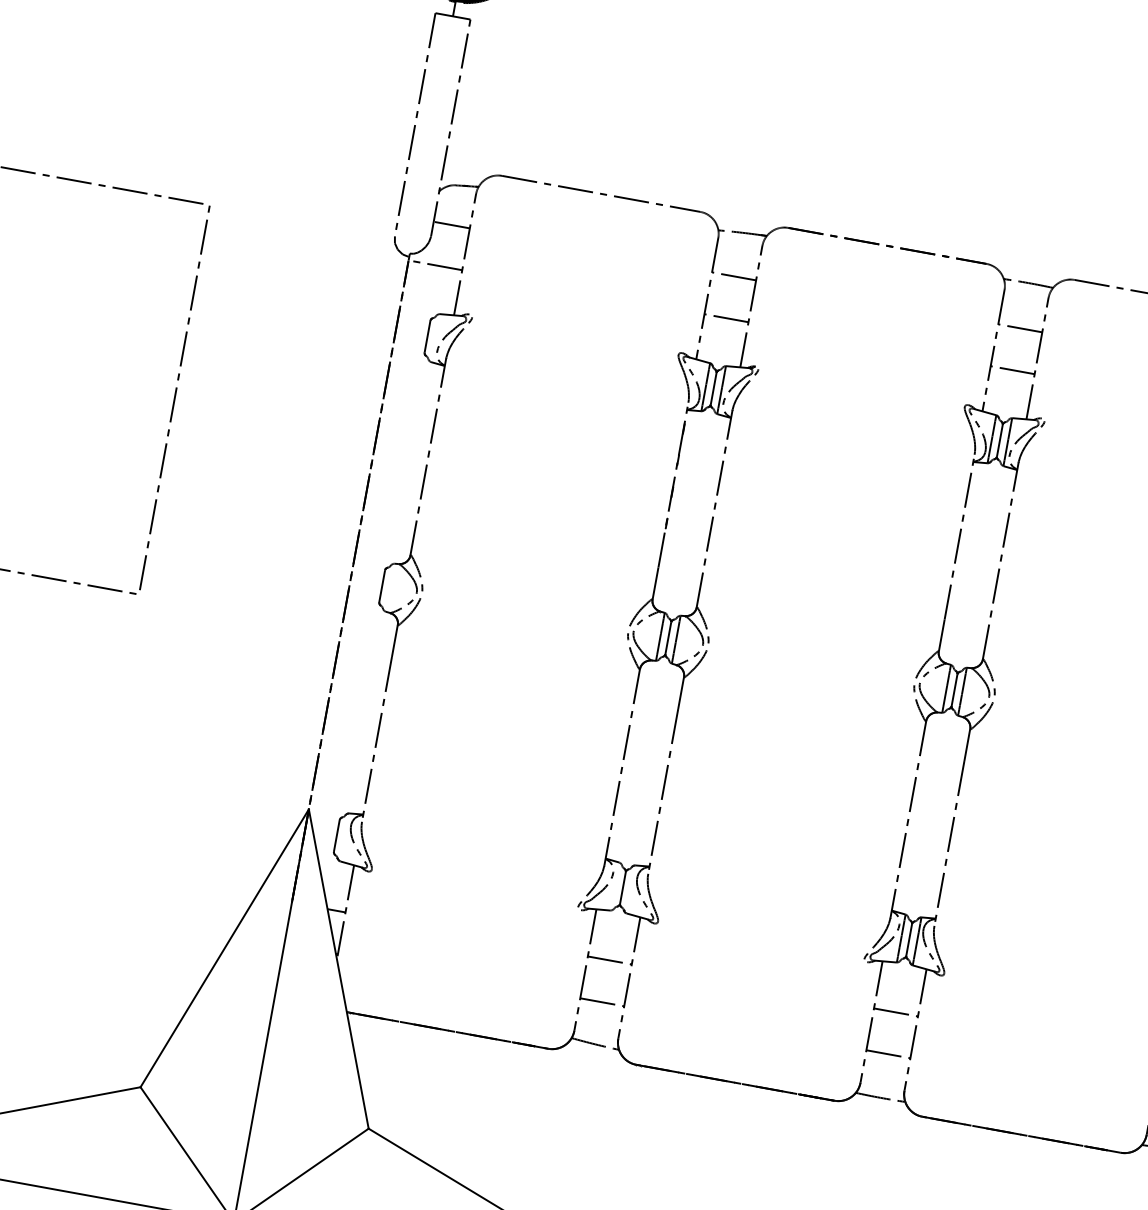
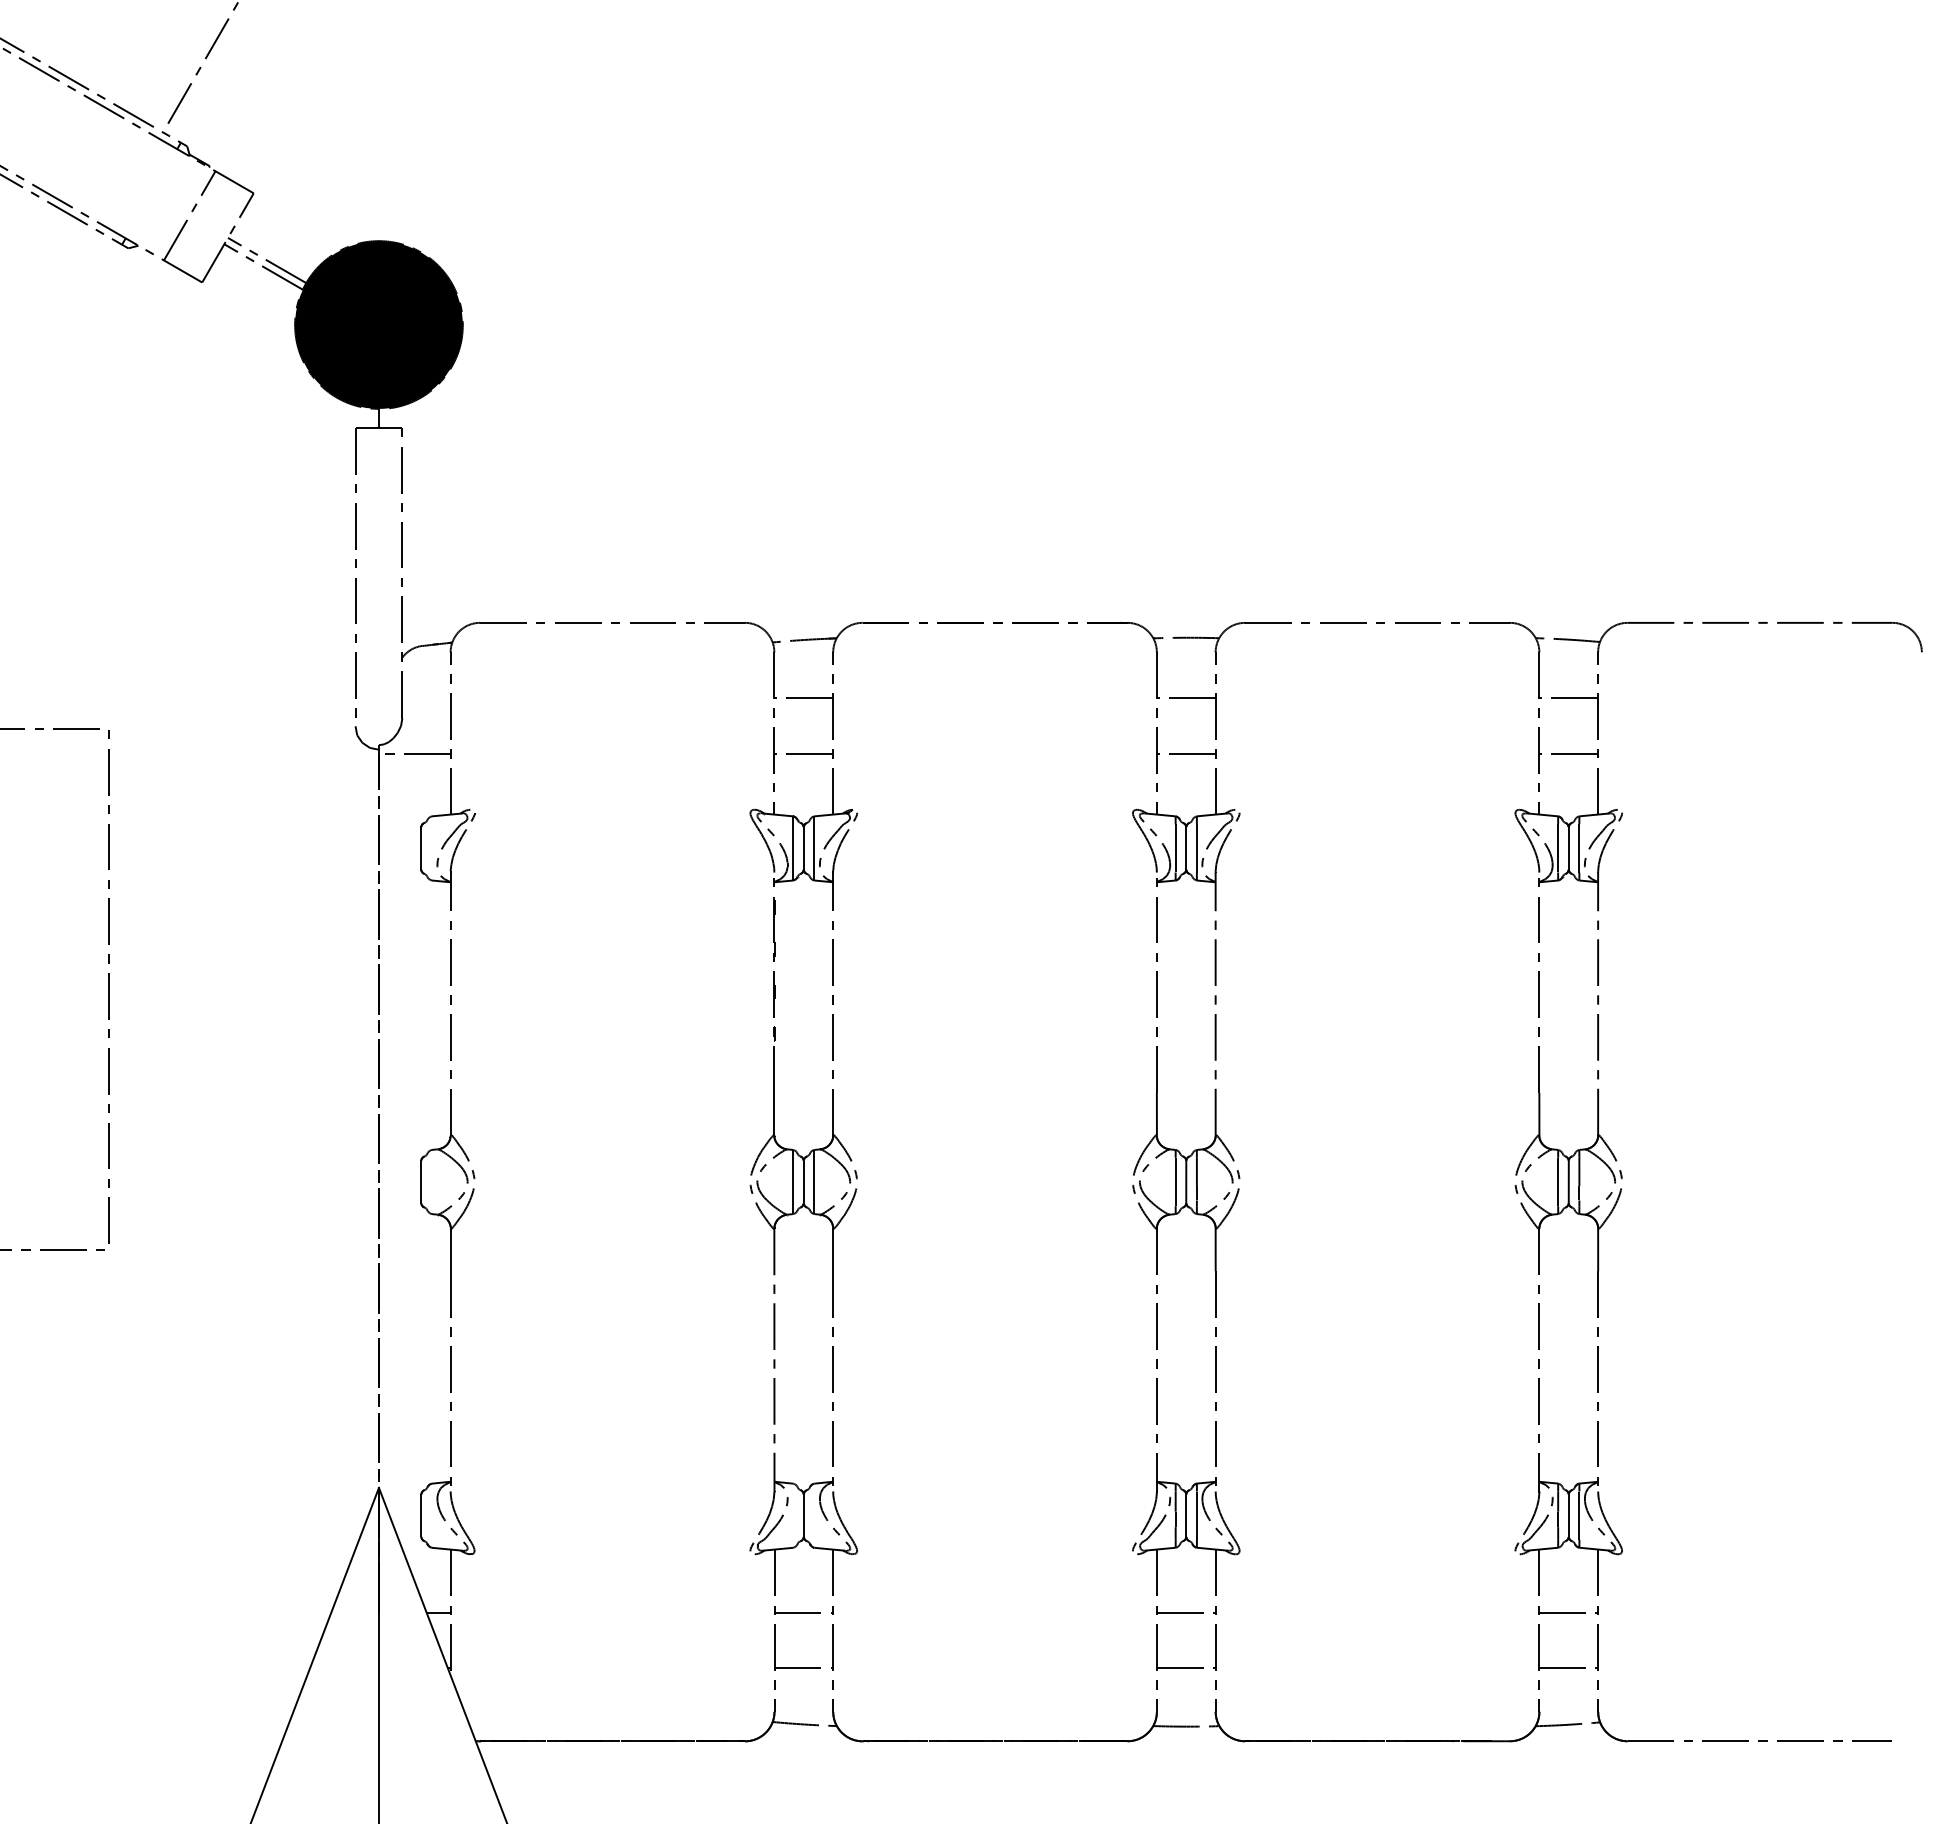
line: (451, 225) -> (426, 698), removed

